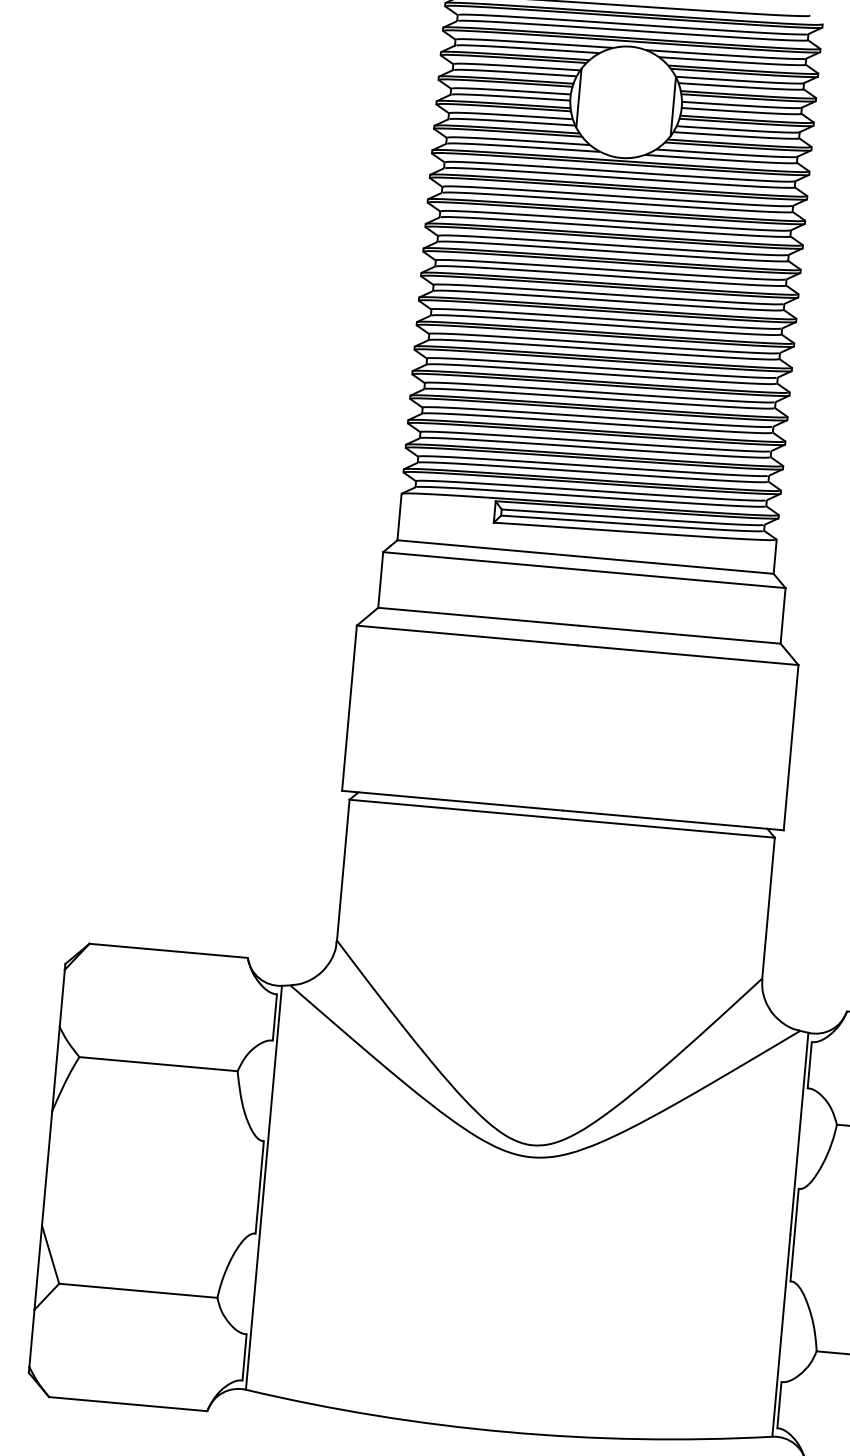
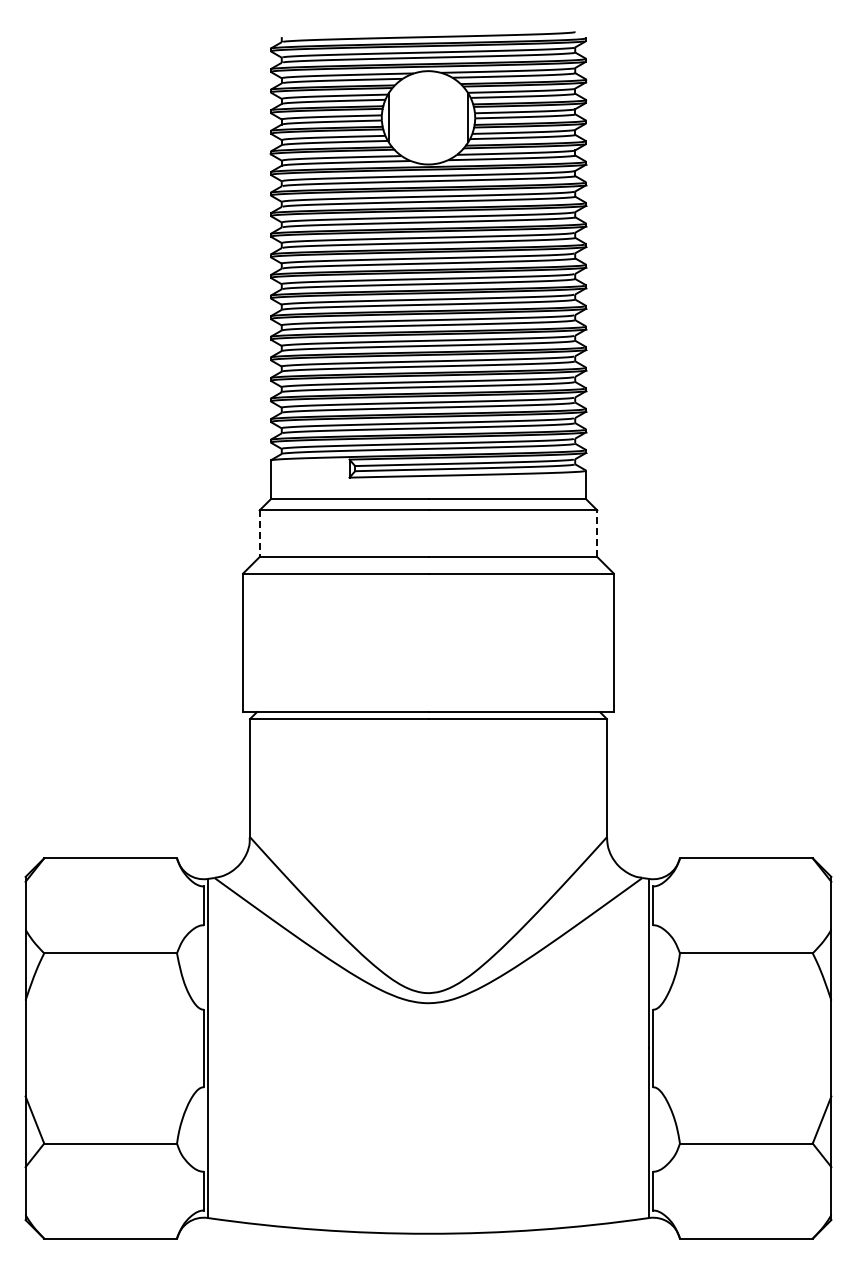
line: (380, 580) -> (259, 534), solid -> dashed
line: (783, 615) -> (597, 533), solid -> dashed

